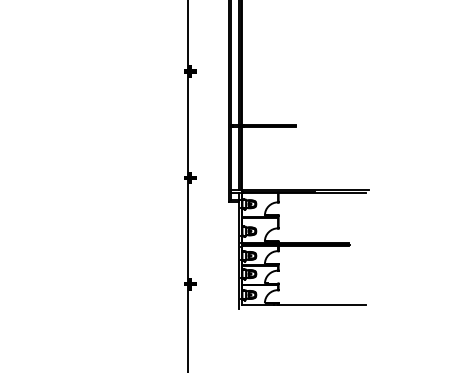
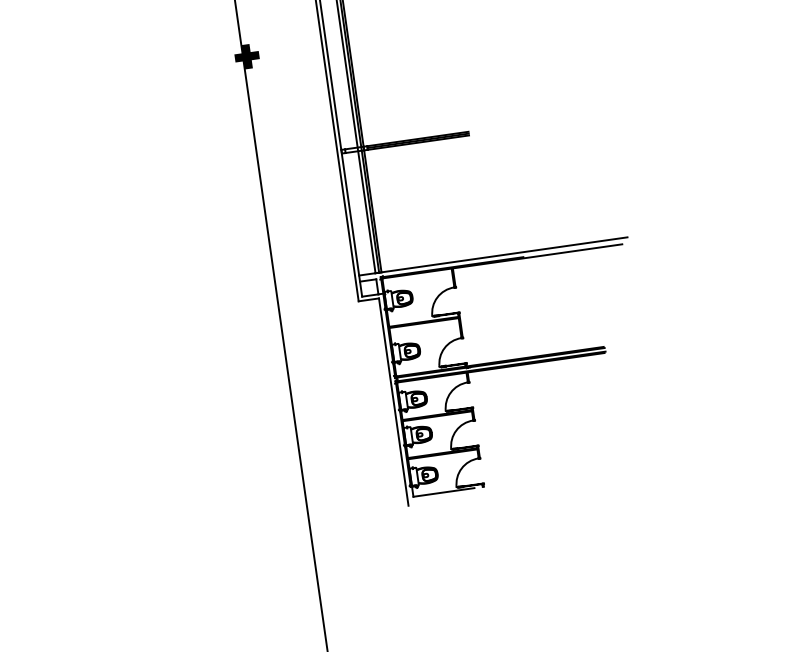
fill: (190, 177) -> (276, 263), removed
fill: (190, 284) -> (306, 471), removed
line: (319, 304) -> (563, 474), removed

